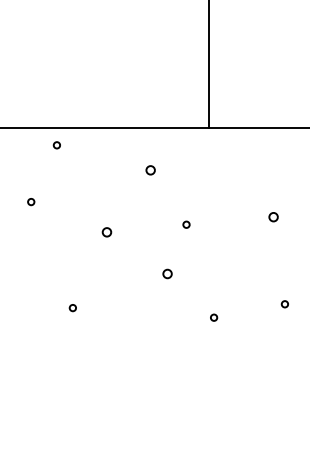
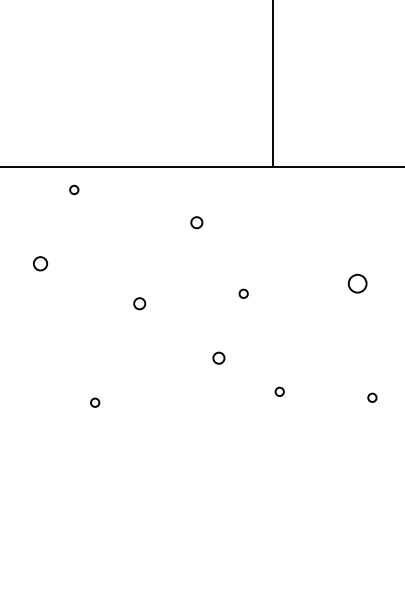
circle: (31, 202) -> (41, 264), size x1.6
circle: (273, 217) -> (357, 284), size x1.6
circle: (214, 317) -> (280, 391), moved

